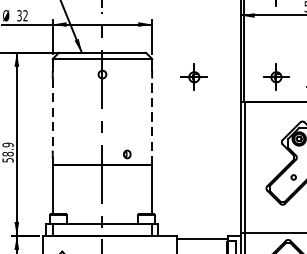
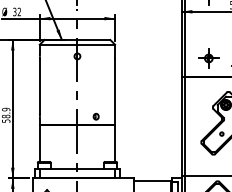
part: (193, 77) -> (146, 58), removed
line: (52, 115) -> (39, 87), dashed -> solid
line: (152, 122) -> (115, 92), dashed -> solid

